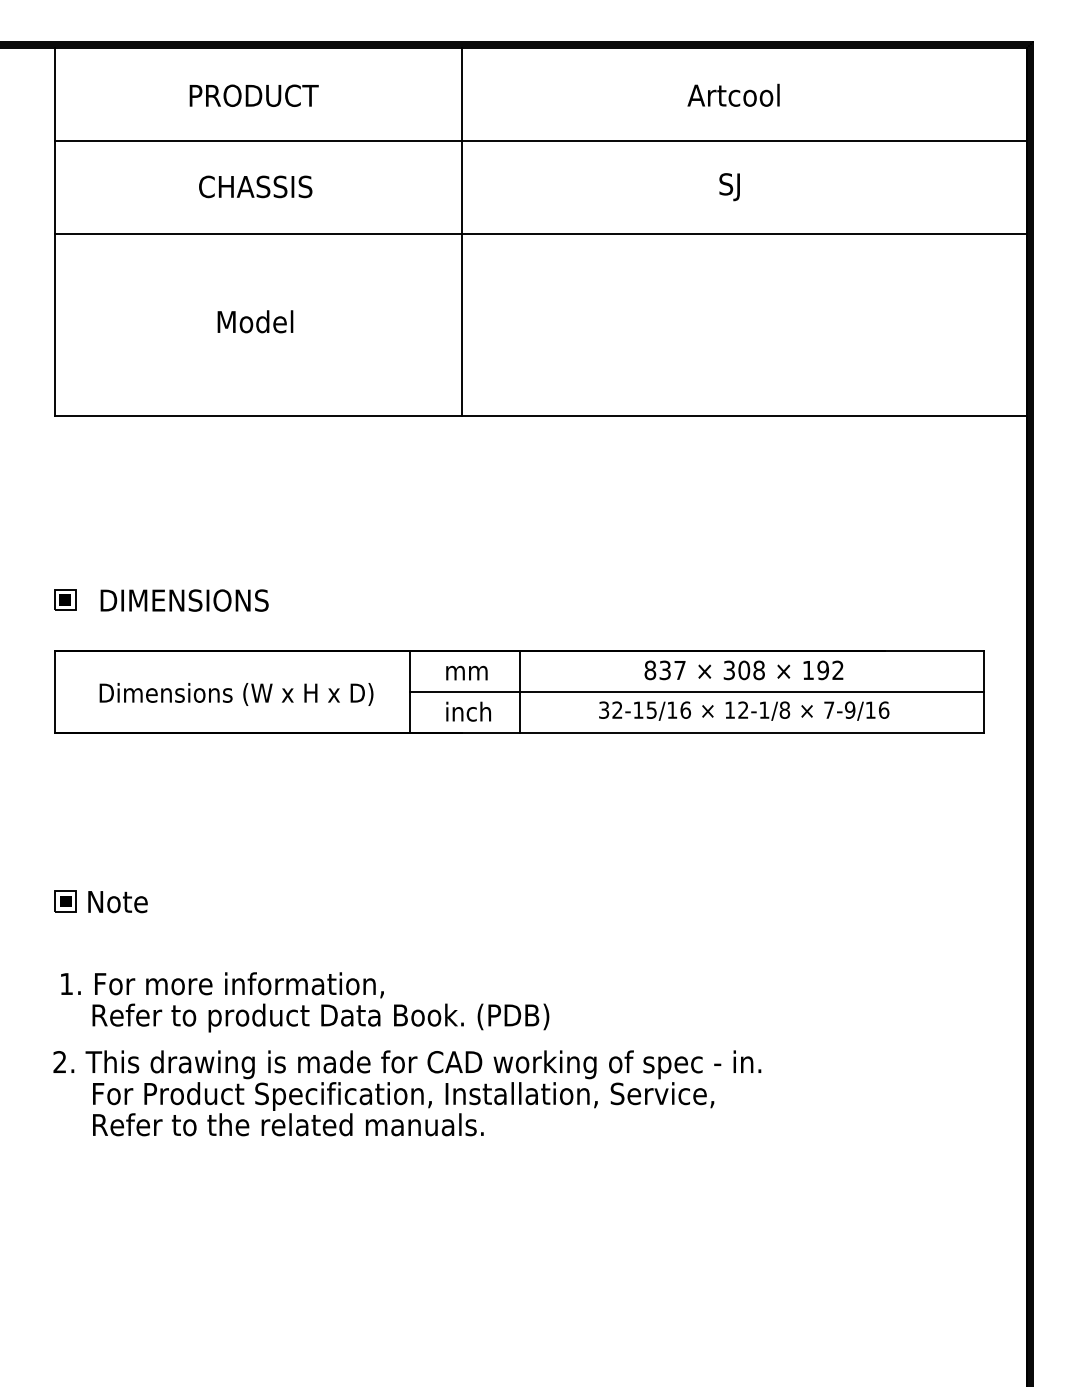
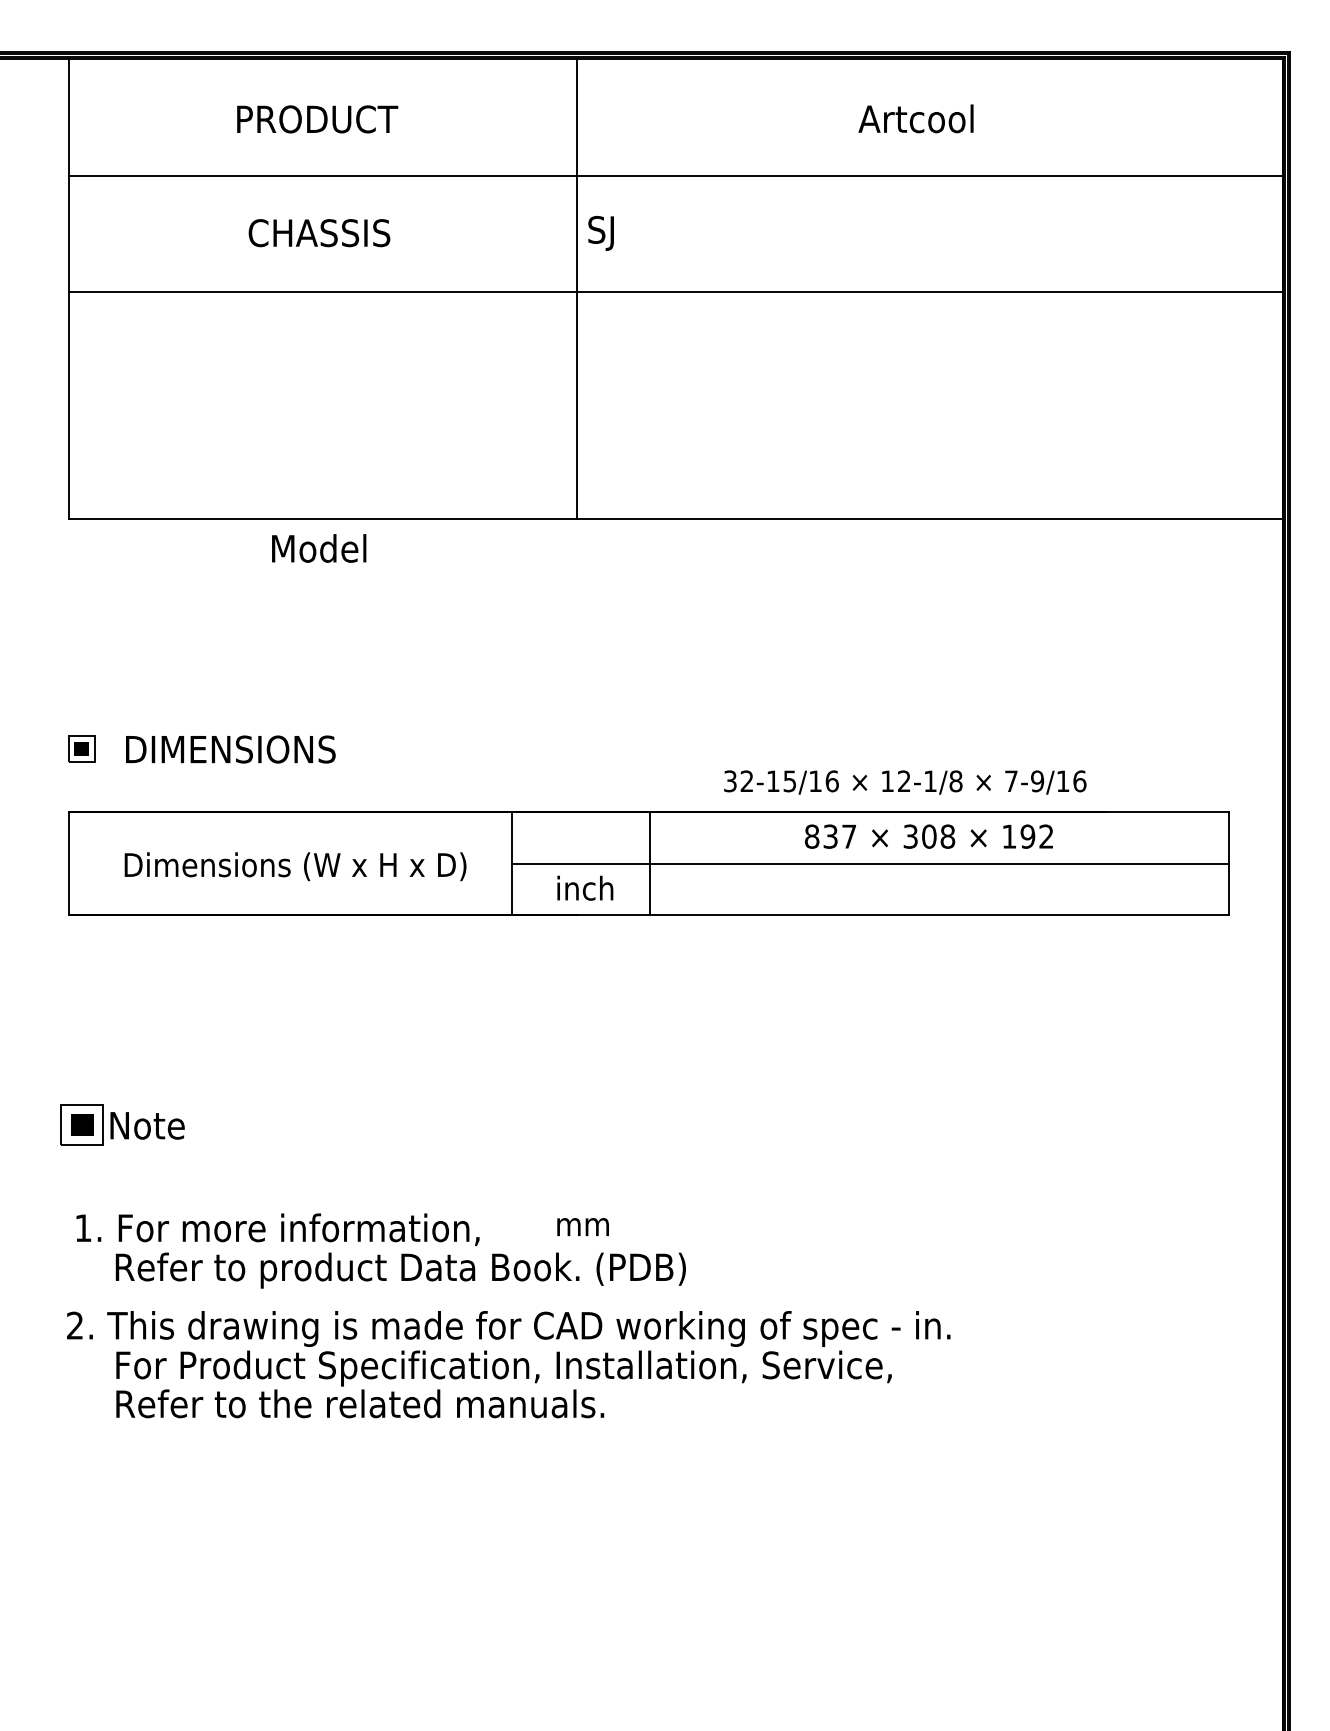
text: (729, 187) -> (600, 233), moved
text: (255, 321) -> (319, 548), moved
text: (466, 673) -> (582, 1227), moved
text: (744, 711) -> (905, 782), moved
part: (65, 900) -> (81, 1124), size x1.6

